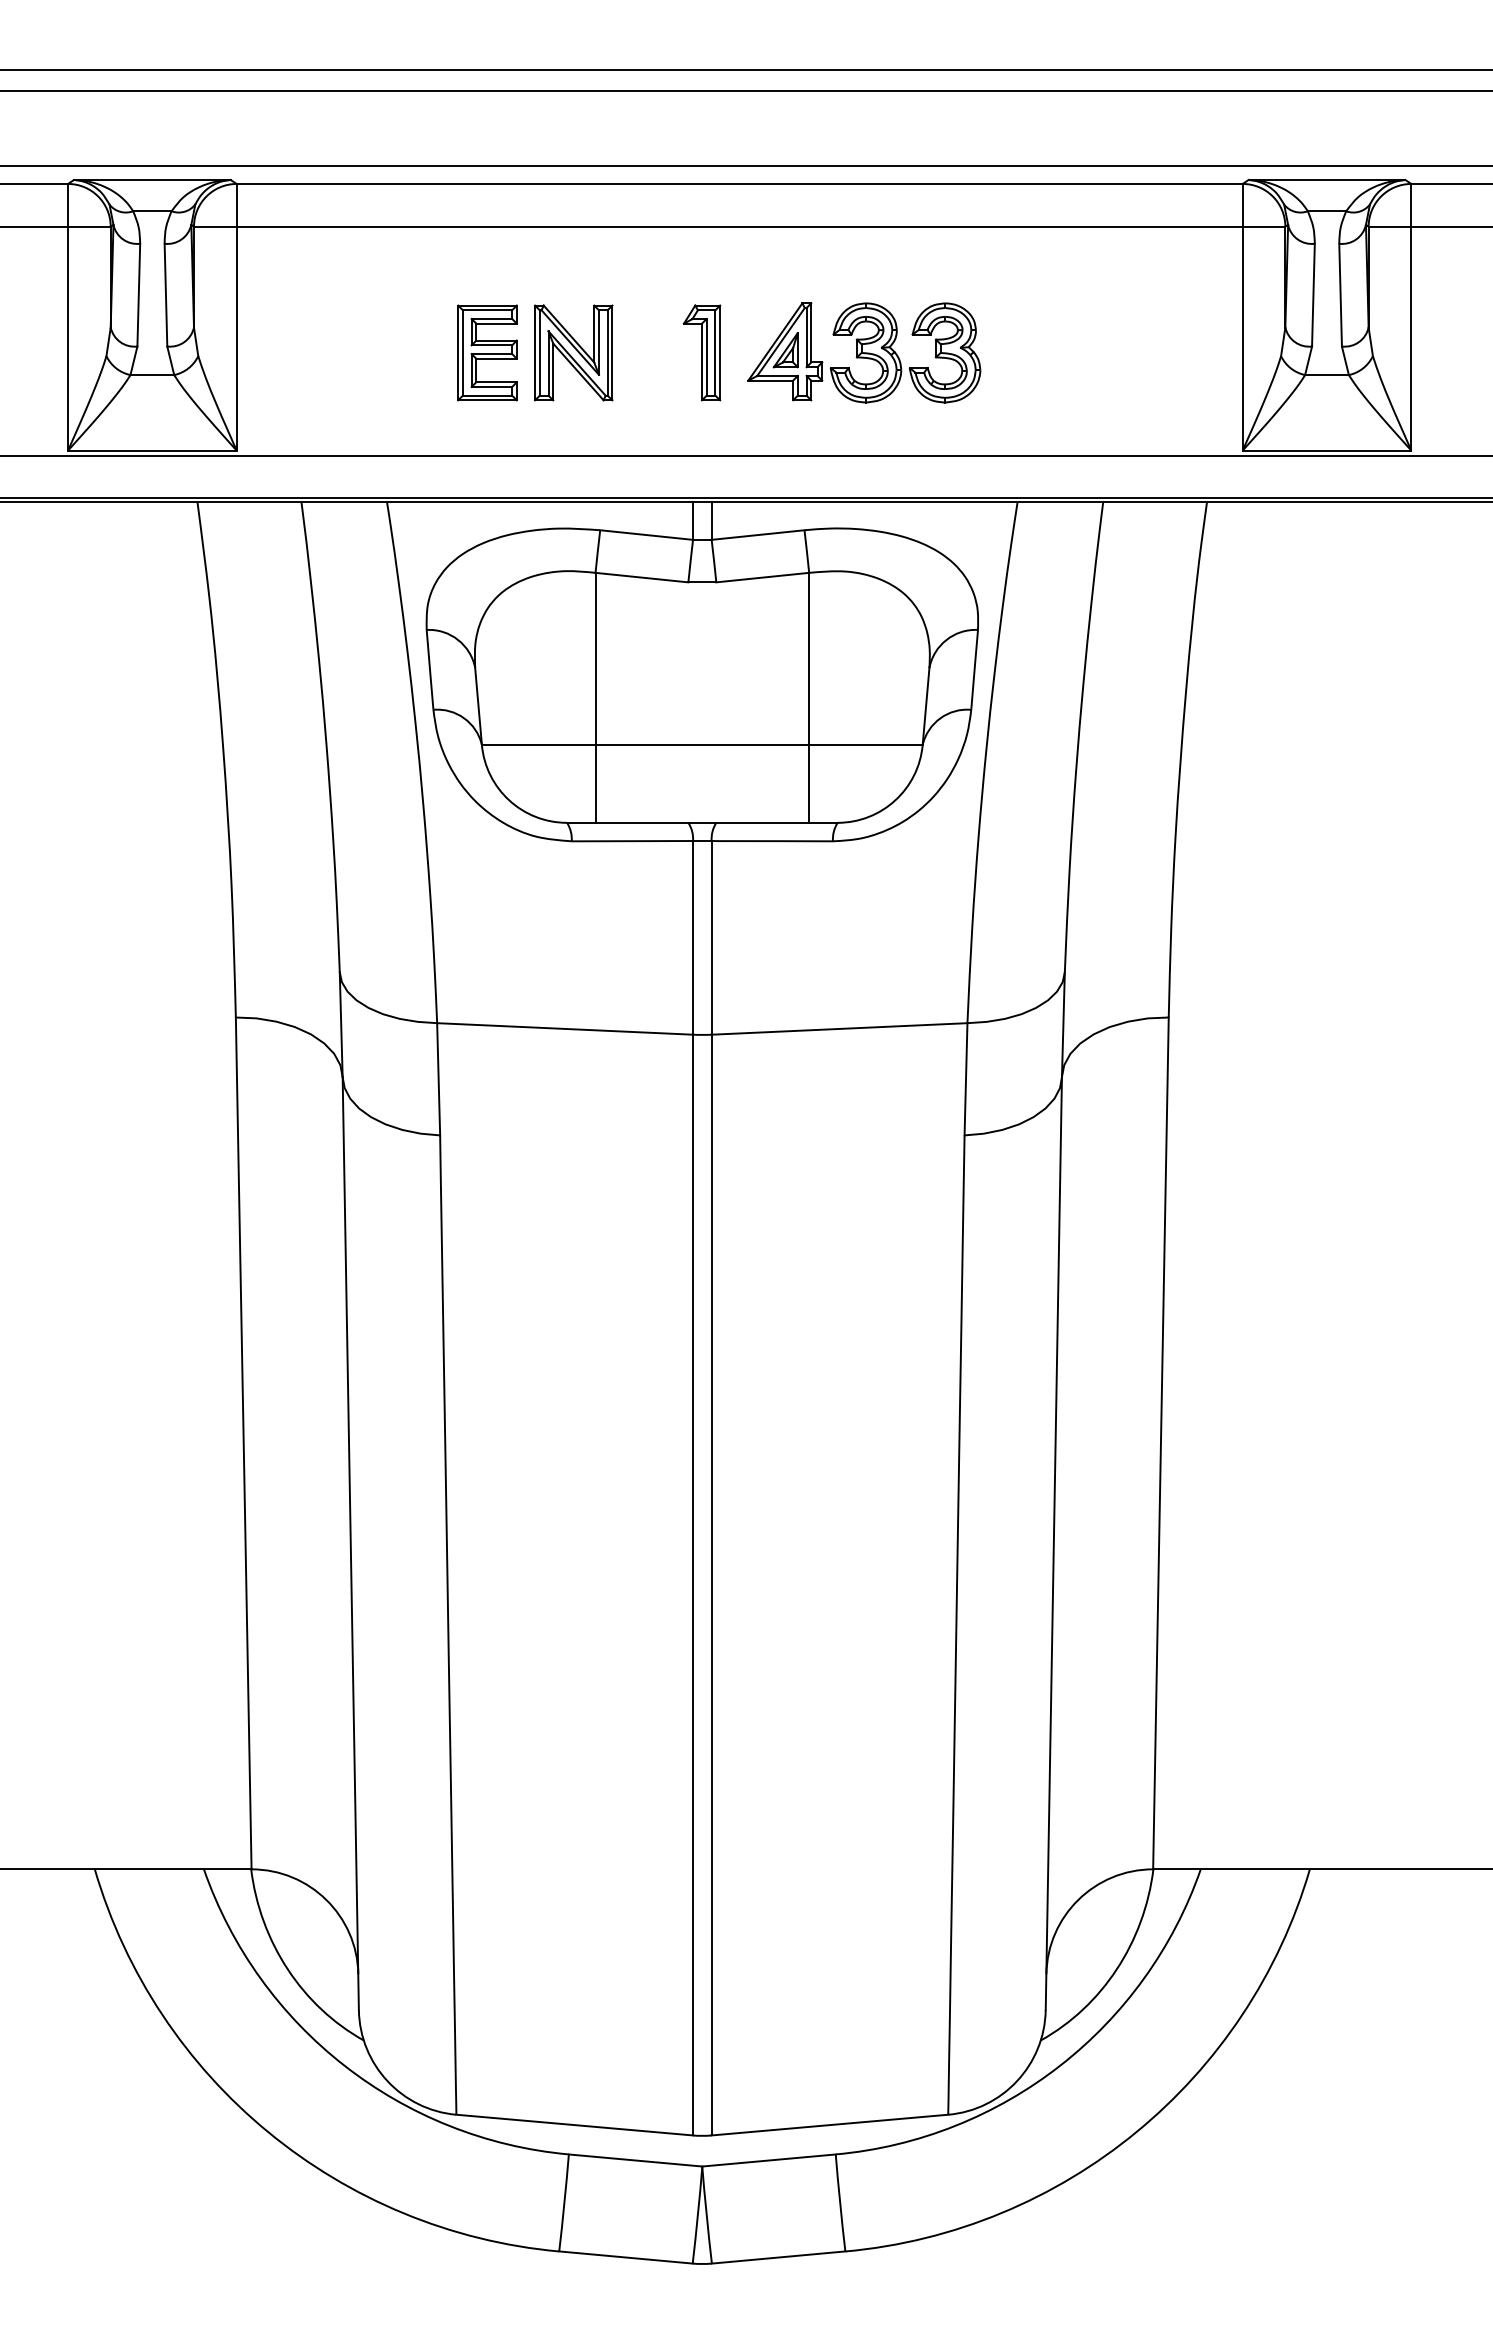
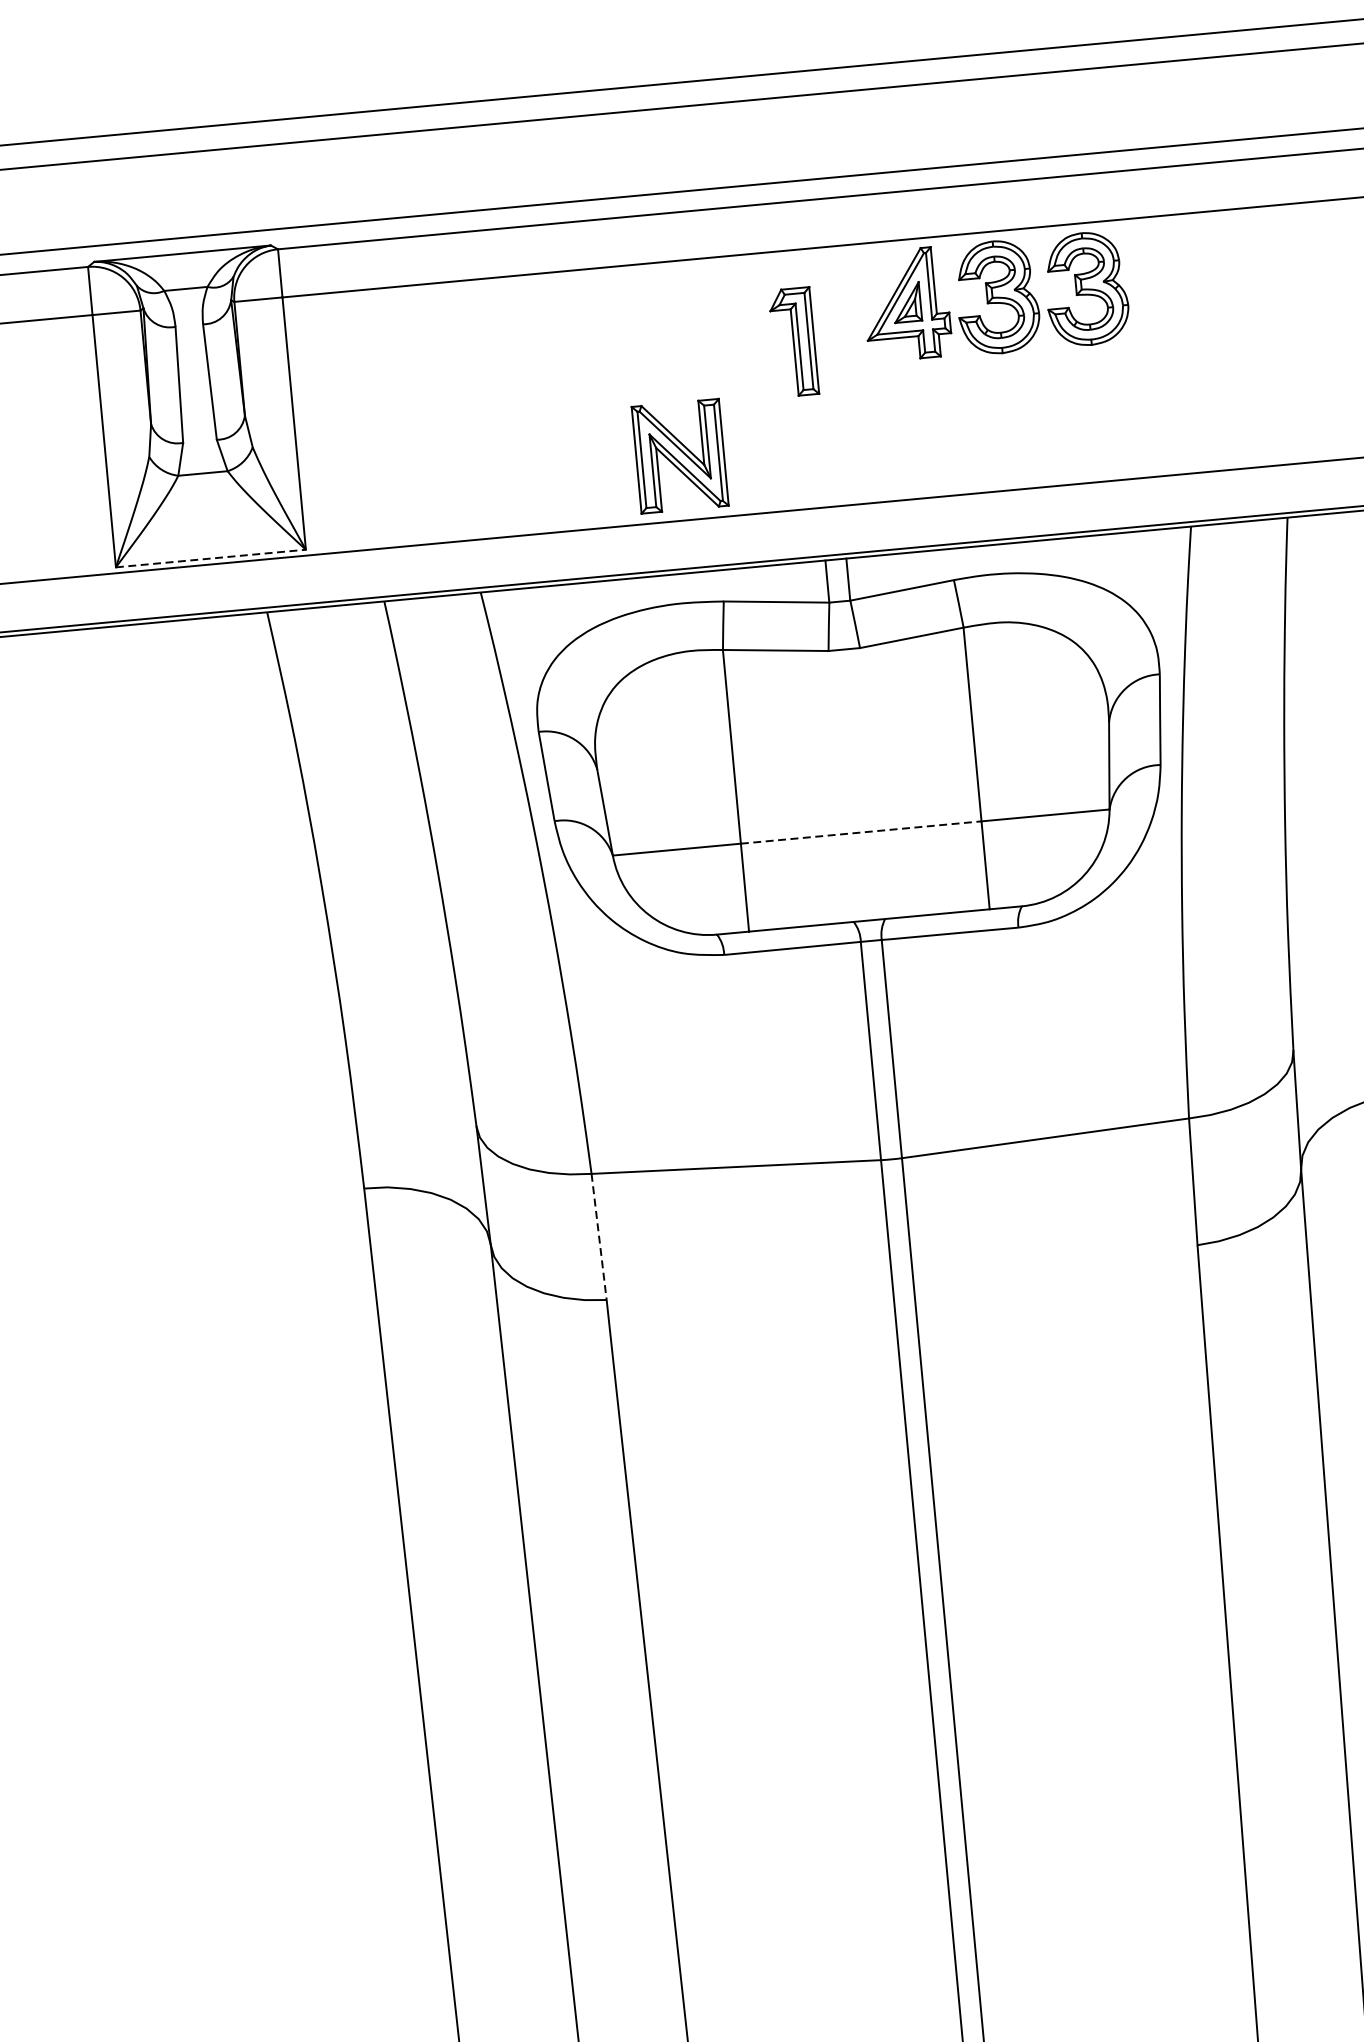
part: (487, 352) -> (578, 413), removed
part: (573, 352) -> (679, 455), moved
part: (701, 352) -> (793, 341), moved
part: (864, 352) -> (995, 296), moved
line: (152, 450) -> (211, 558), solid -> dashed
line: (702, 744) -> (861, 832), solid -> dashed
line: (438, 1079) -> (598, 1237), solid -> dashed

